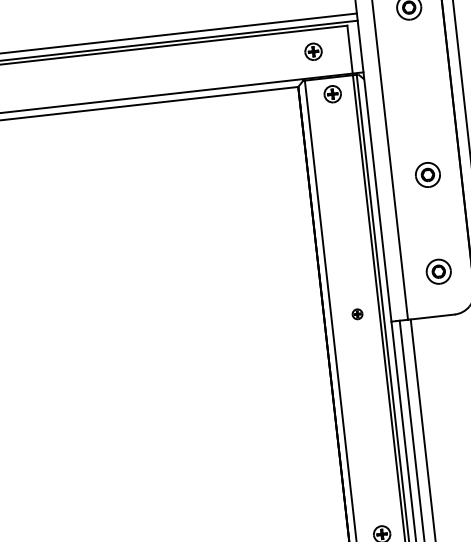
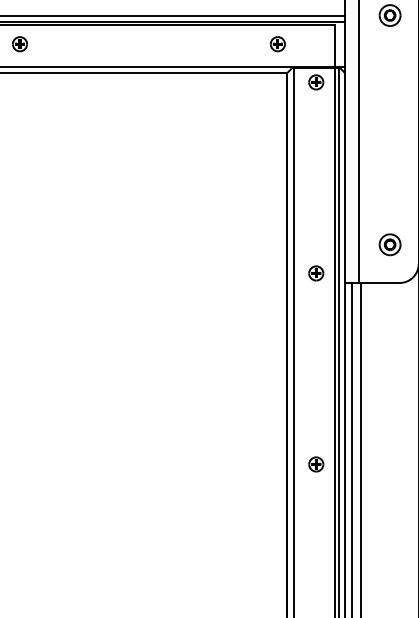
part: (313, 52) -> (277, 44), moved
part: (427, 174) -> (389, 160), removed
part: (357, 314) -> (316, 273), size x1.67

